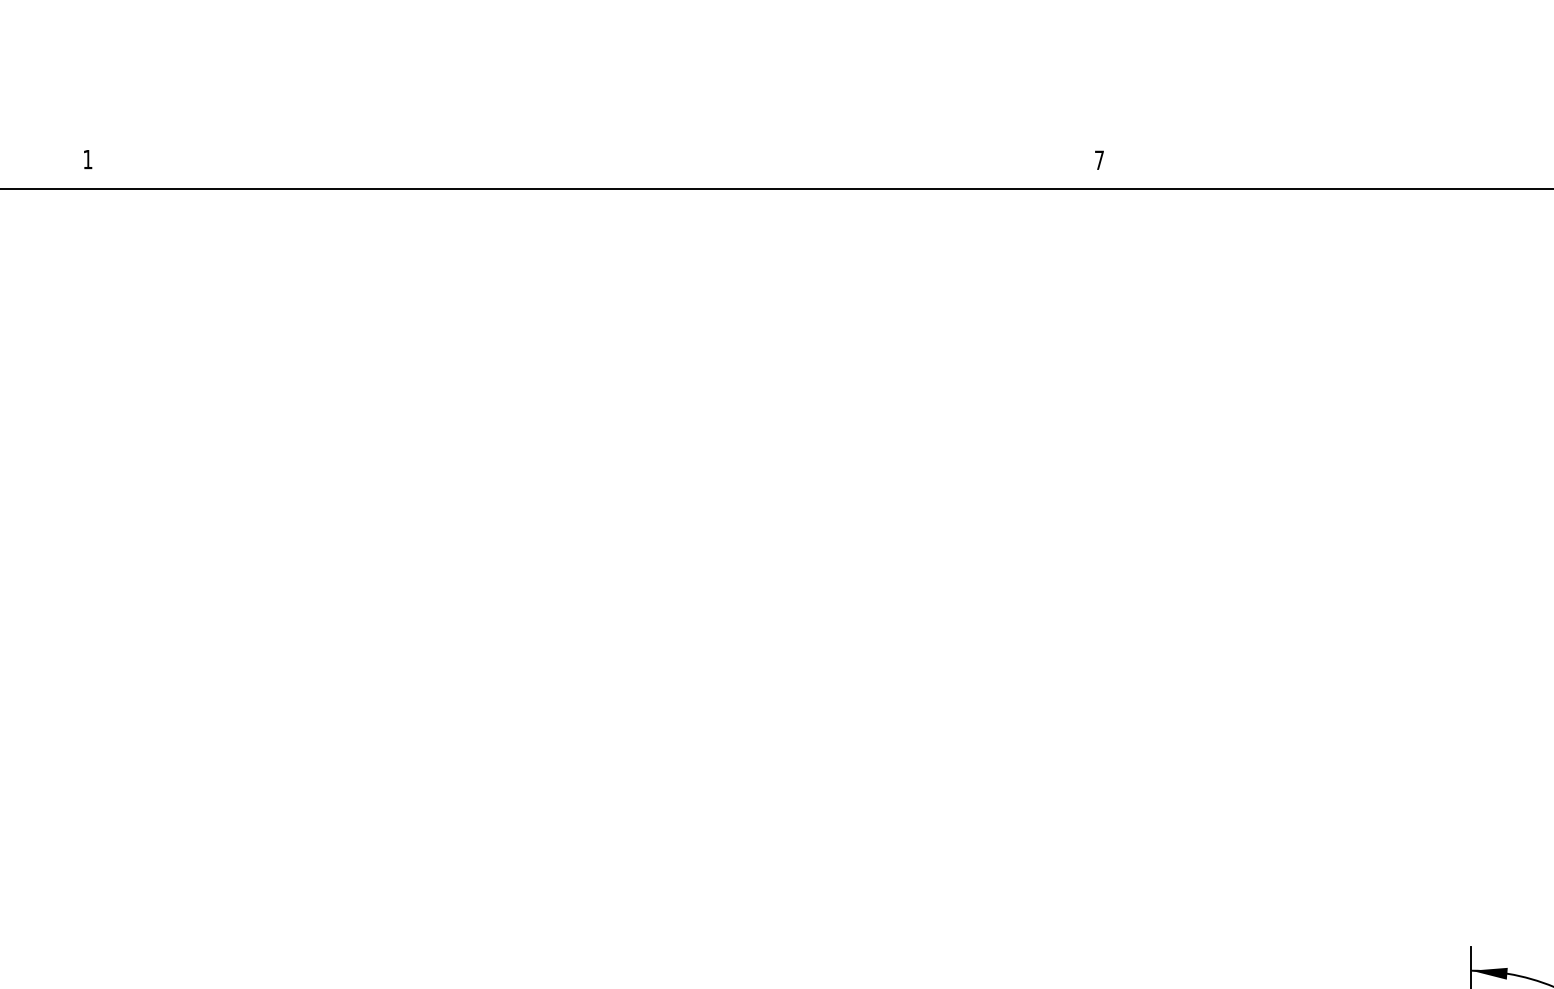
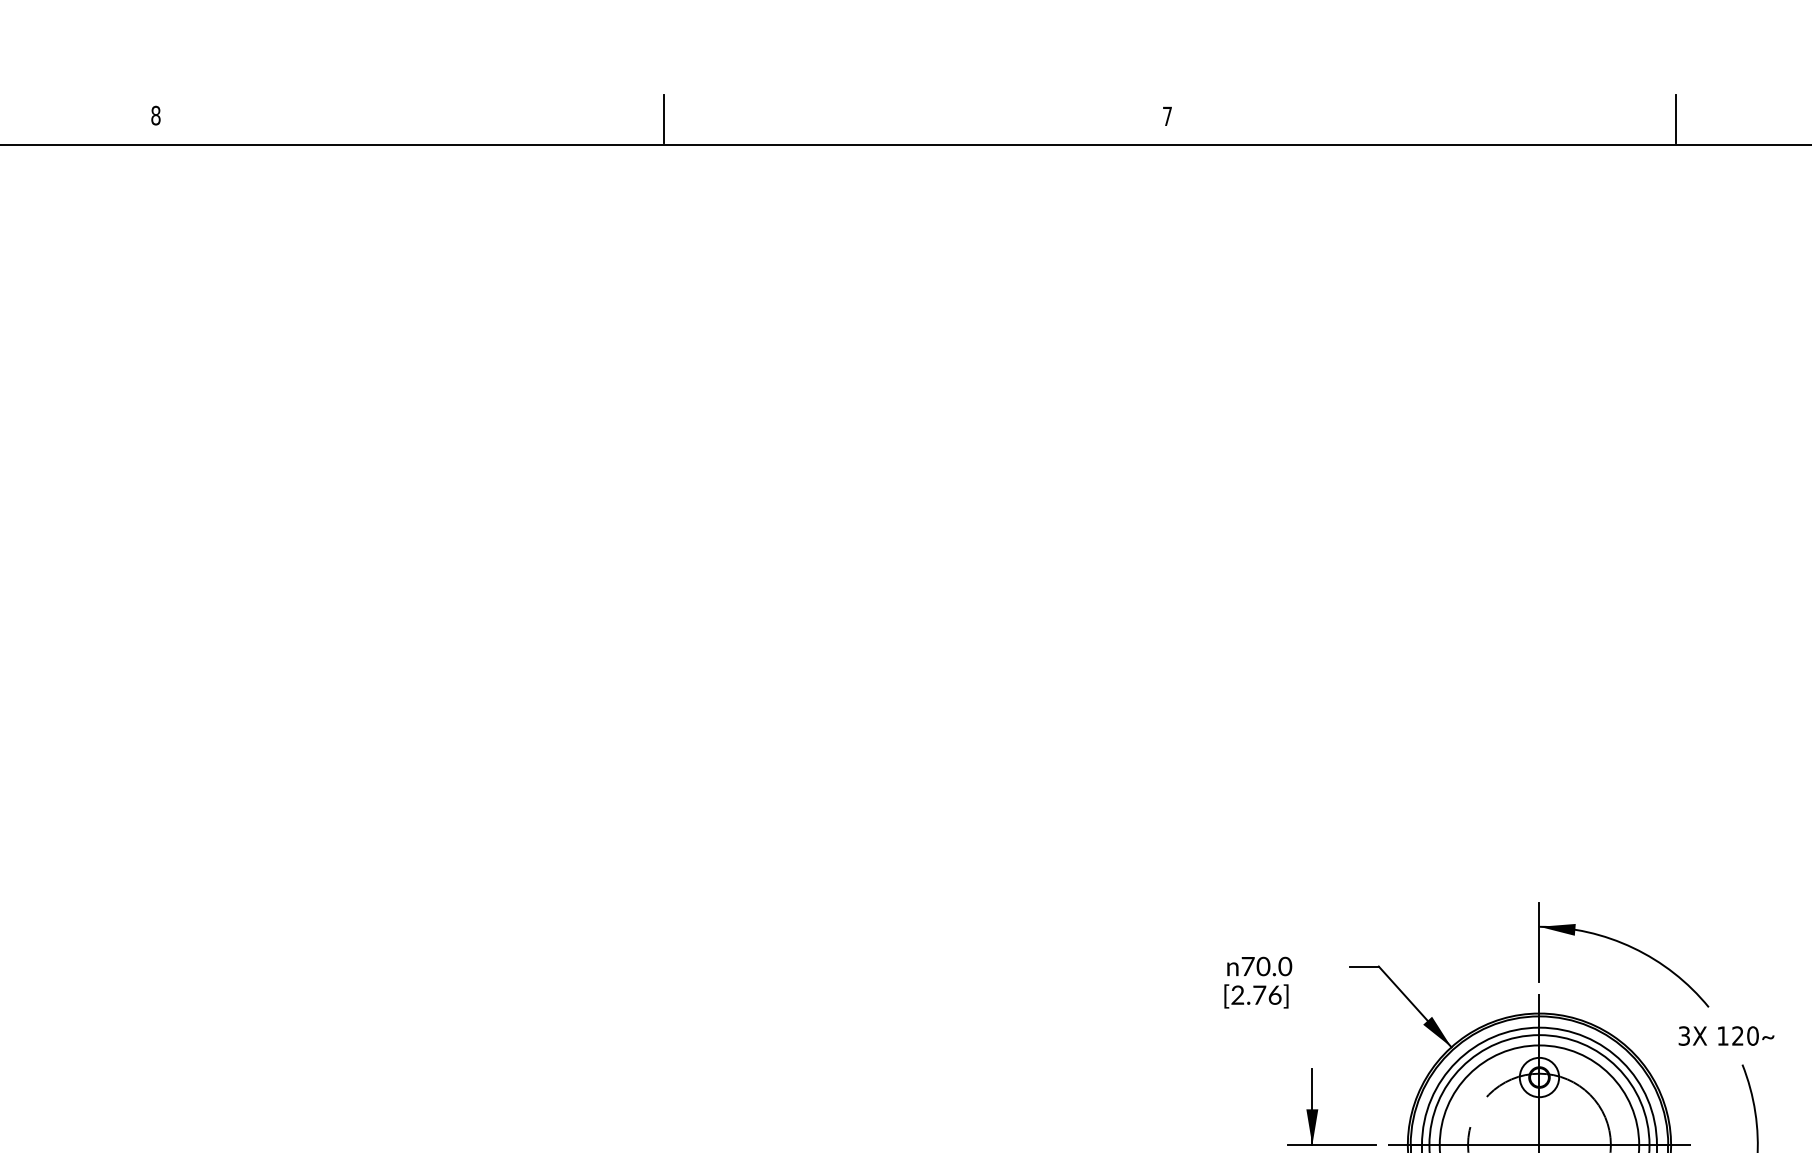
text: (87, 159) -> (155, 115), 1 -> 8
line: (596, 162) -> (664, 118), added

